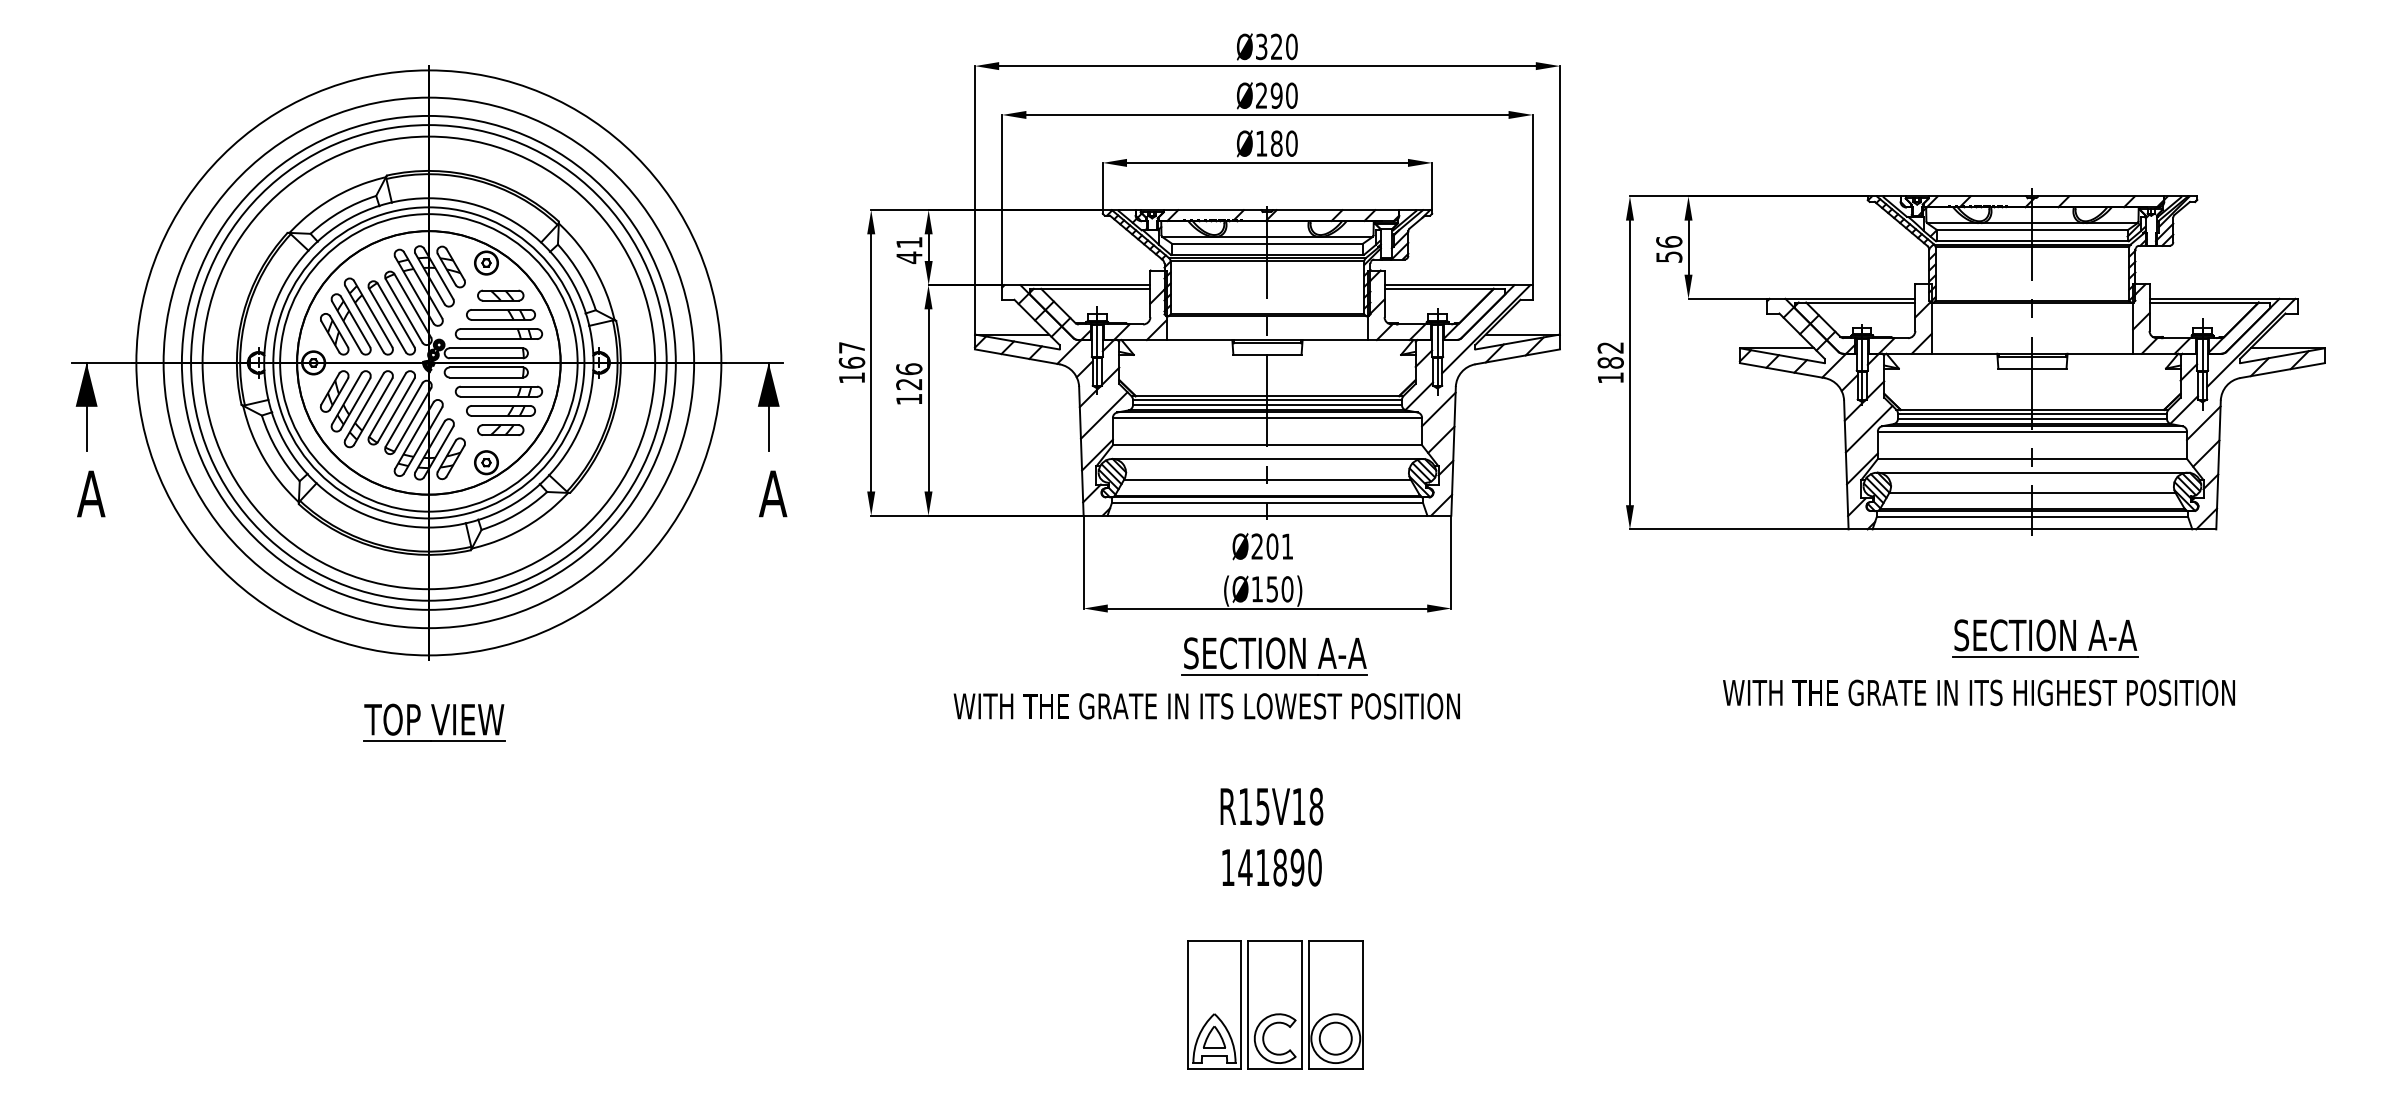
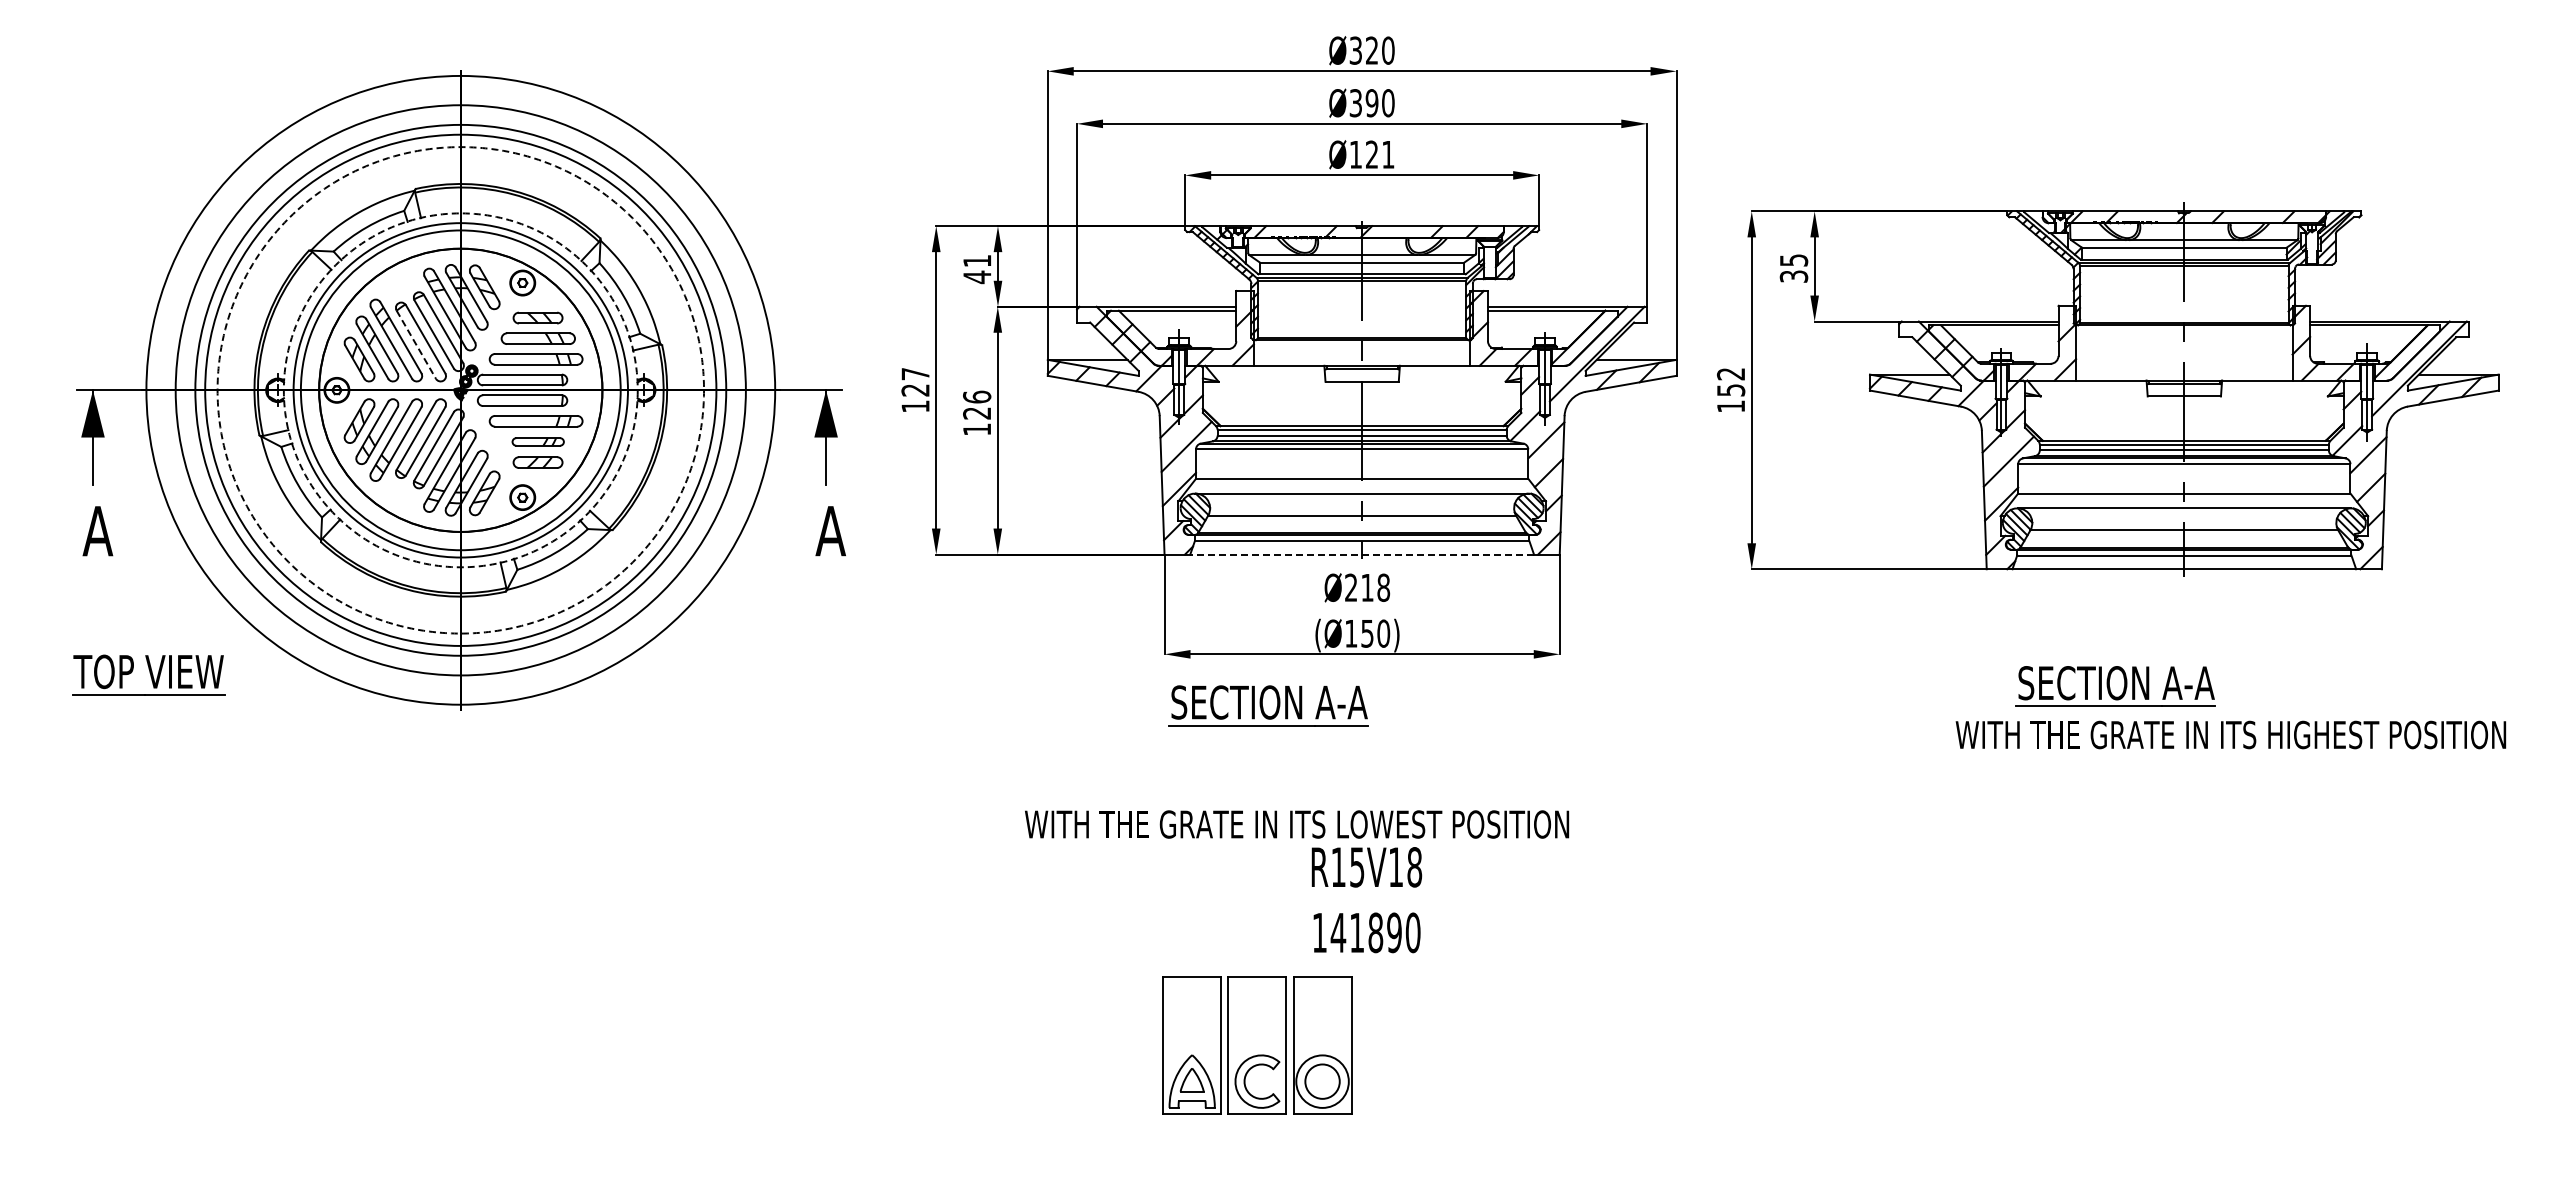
text: (1261, 96) -> (1355, 103), Ø290 -> Ø390
text: (1283, 143) -> (1379, 154), Ø180 -> Ø121
text: (1668, 249) -> (1793, 268), 56 -> 35
line: (387, 321) -> (416, 345), solid -> dashed
text: (851, 362) -> (915, 389), 167 -> 127
circle: (428, 363) -> (460, 390), solid -> dashed
circle: (428, 363) -> (460, 390), solid -> dashed
text: (1610, 363) -> (1730, 390), 182 -> 152
part: (500, 410) -> (537, 441), size x0.7
line: (1267, 515) -> (1362, 554), solid -> dashed
text: (1279, 546) -> (1375, 587), Ø201 -> Ø218
part: (2044, 638) -> (2115, 686), moved
part: (1274, 656) -> (1268, 705), moved
text: (1978, 692) -> (2230, 734), moved
text: (1207, 706) -> (1297, 824), moved
part: (434, 722) -> (148, 674), moved
part: (1275, 1005) -> (1257, 1045), moved

